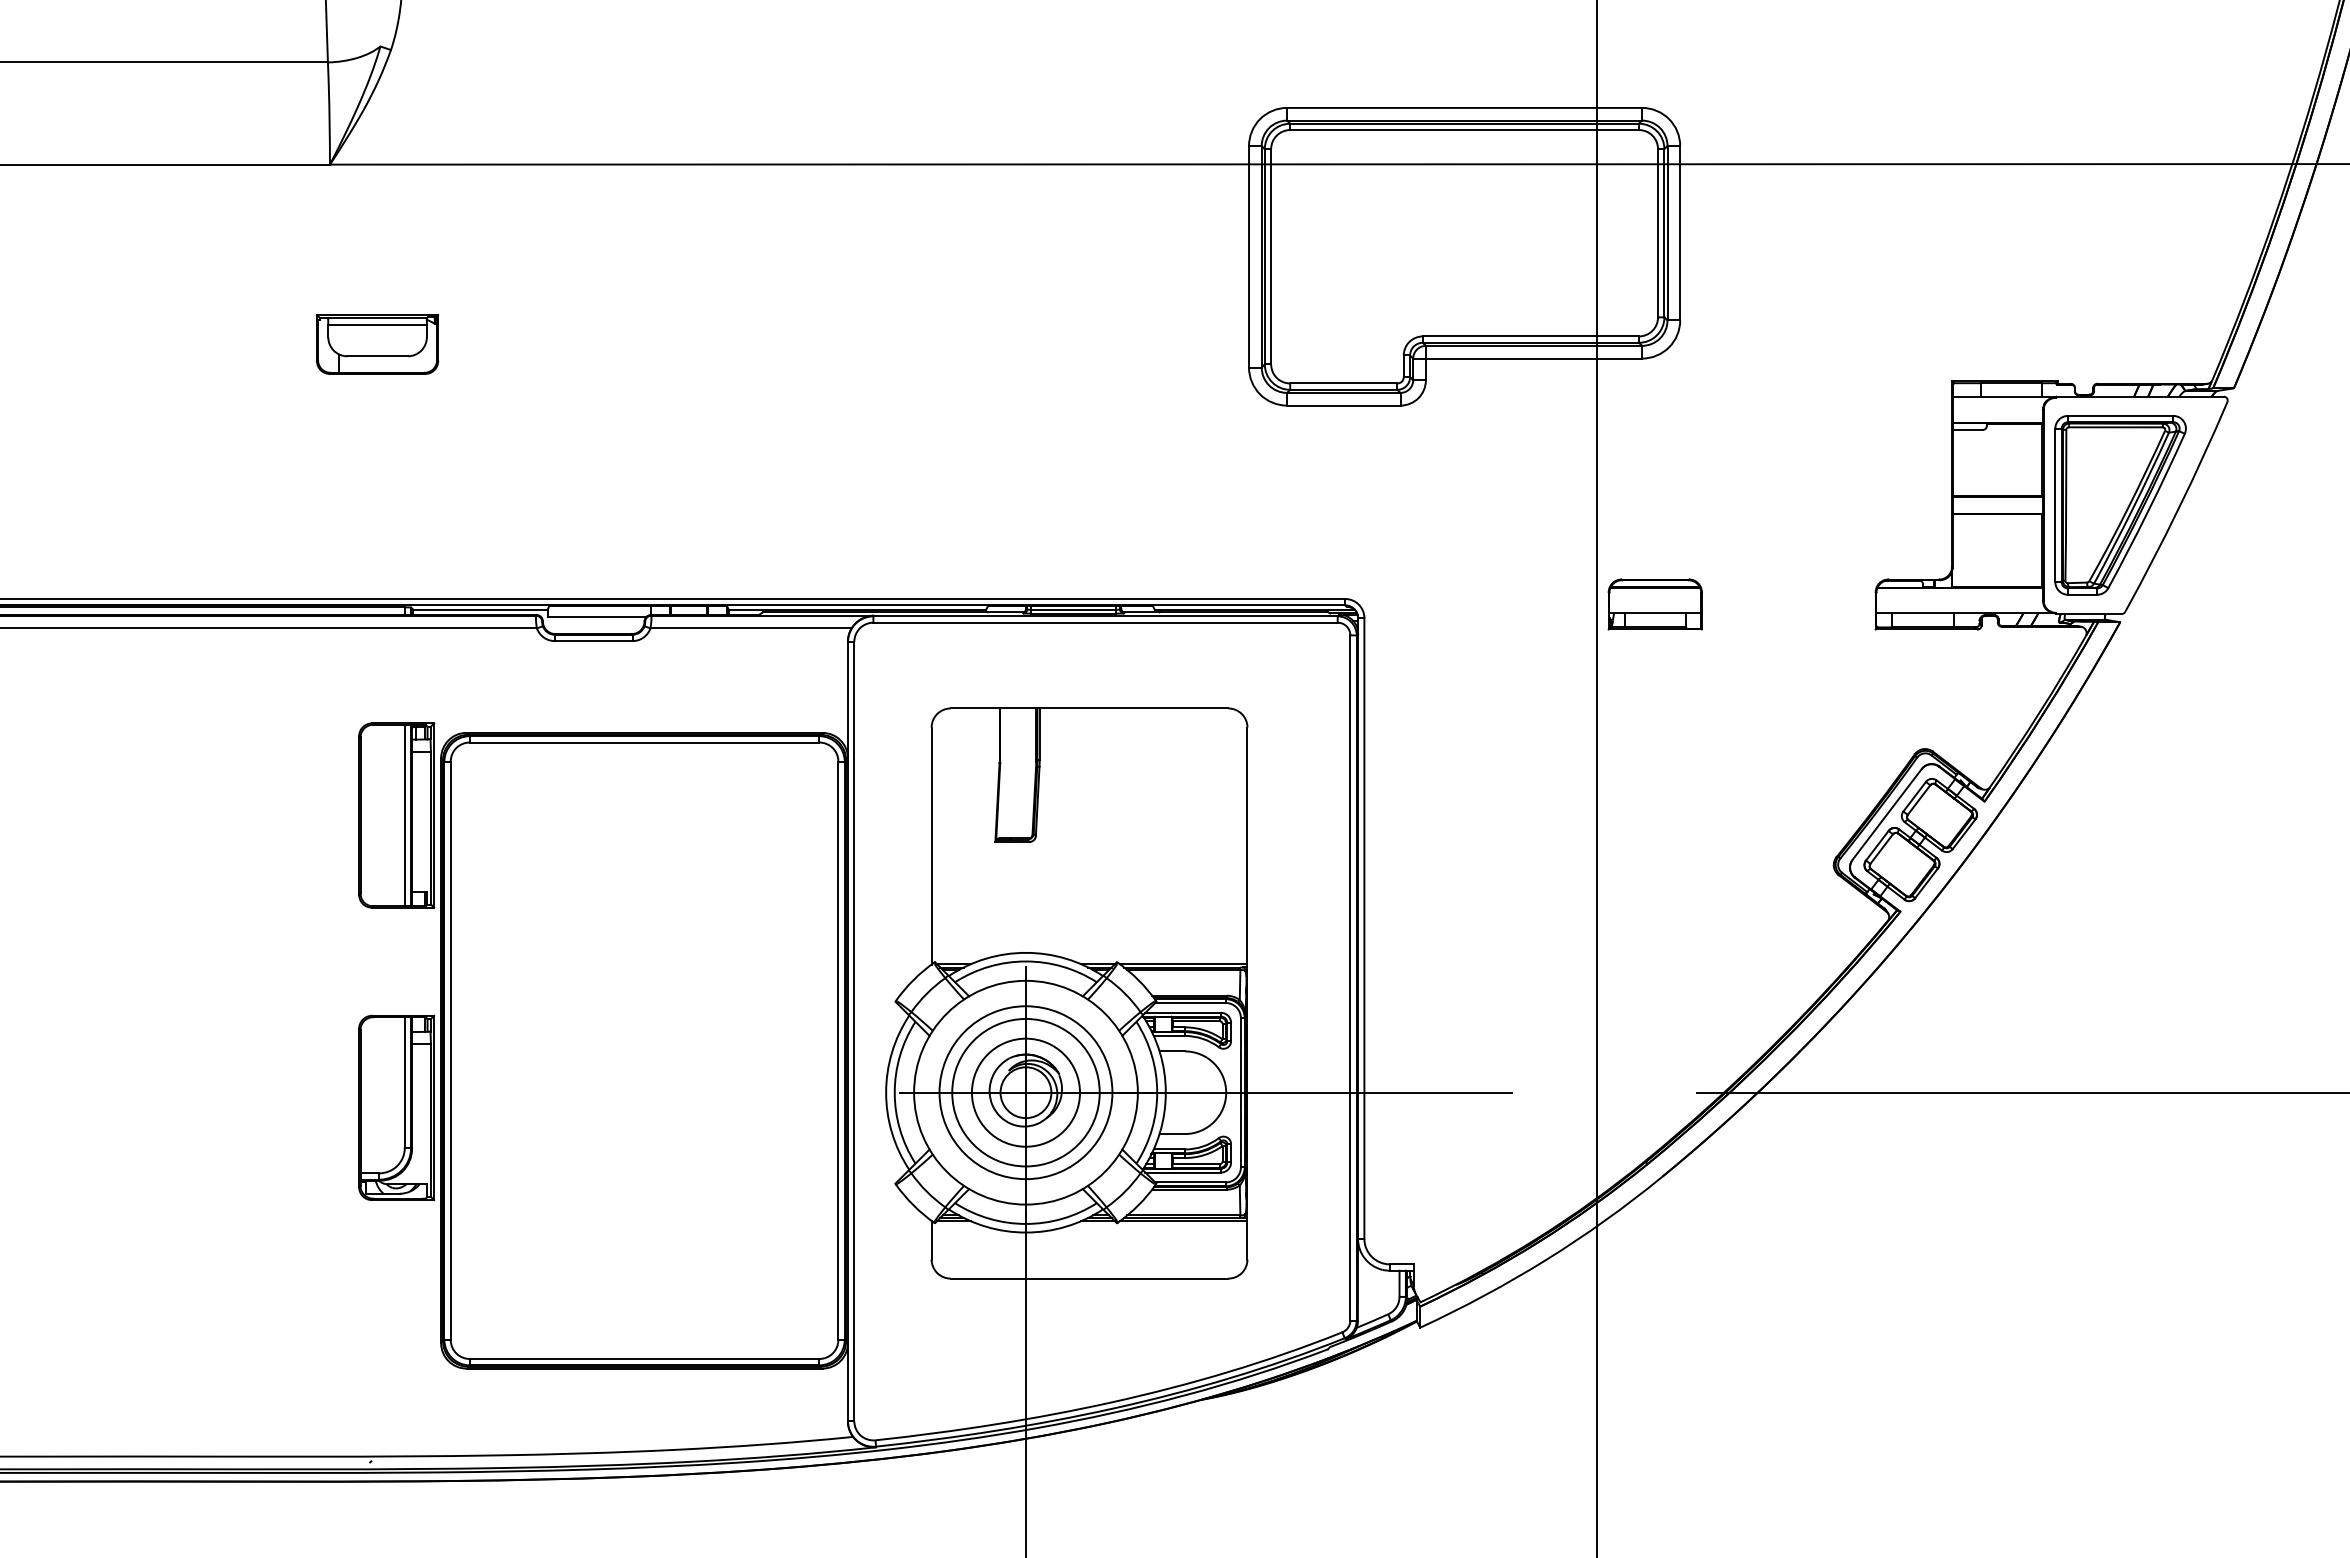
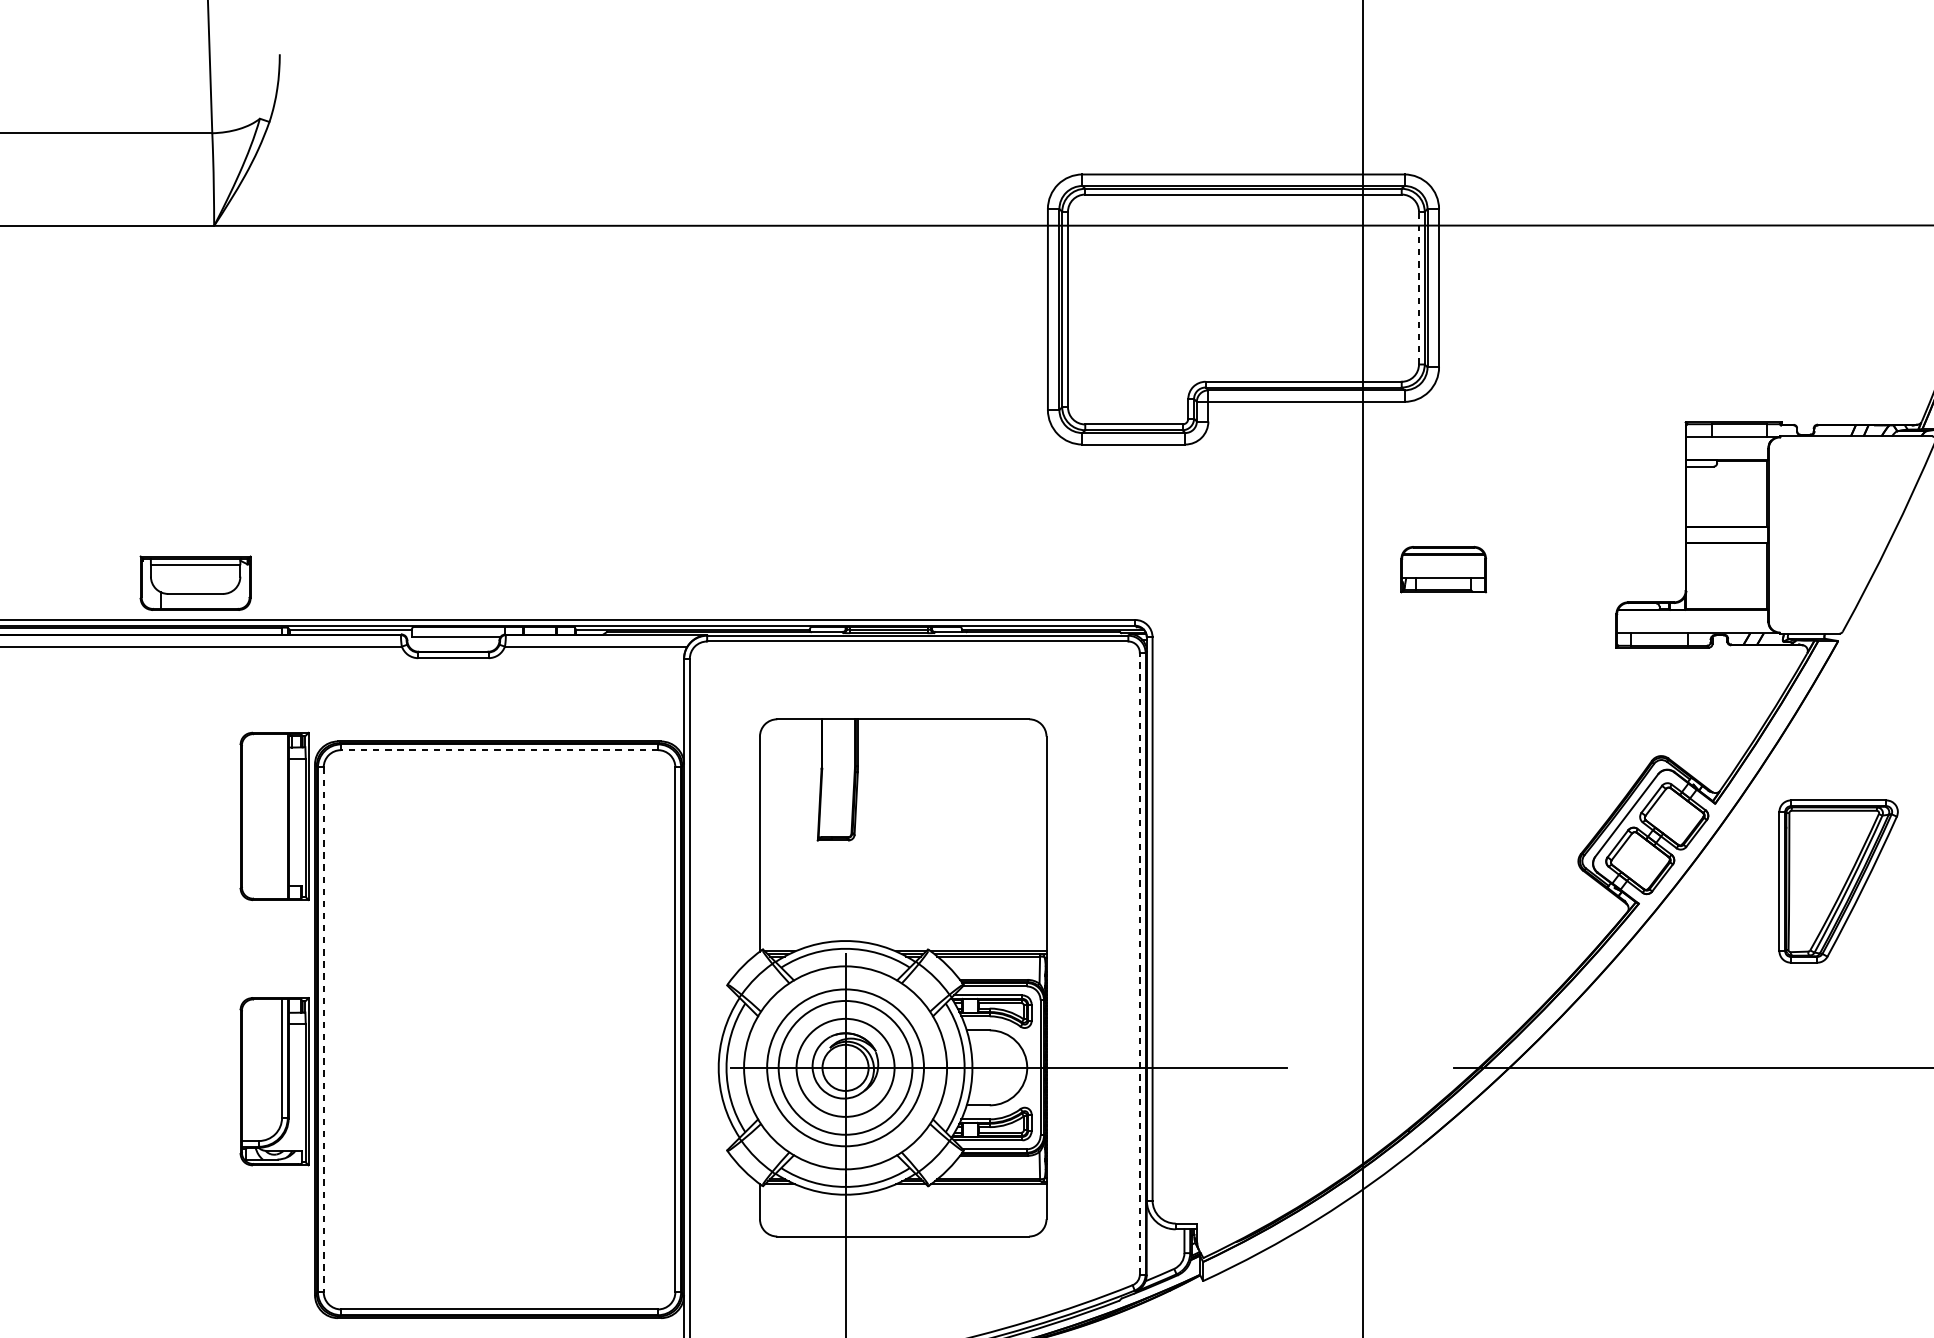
line: (1658, 232) -> (1419, 287), solid -> dashed
part: (377, 344) -> (195, 583), moved
part: (2120, 505) -> (1838, 881), moved
part: (1654, 604) -> (1442, 569), moved
line: (644, 742) -> (499, 750), solid -> dashed
line: (404, 815) -> (281, 816), removed
line: (1350, 977) -> (1139, 963), solid -> dashed
line: (450, 1051) -> (323, 1030), solid -> dashed

